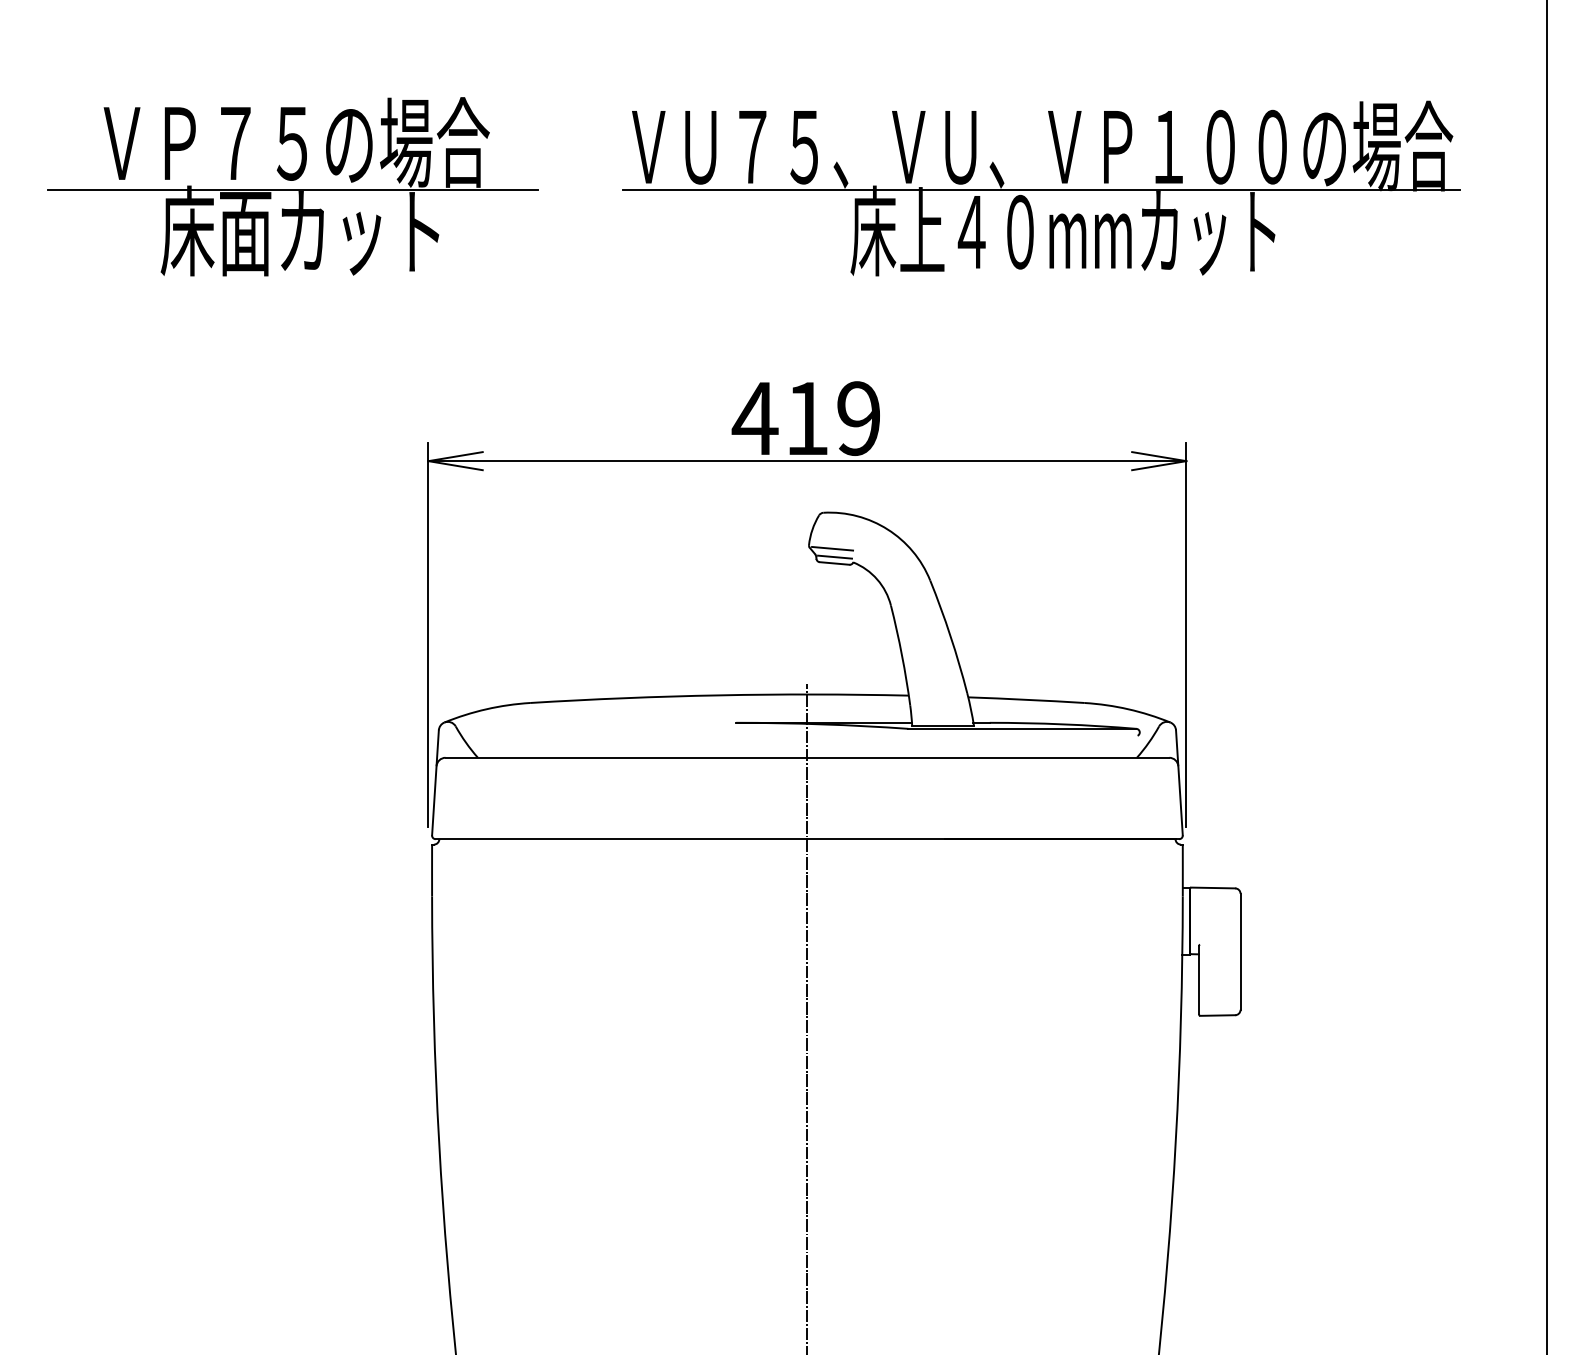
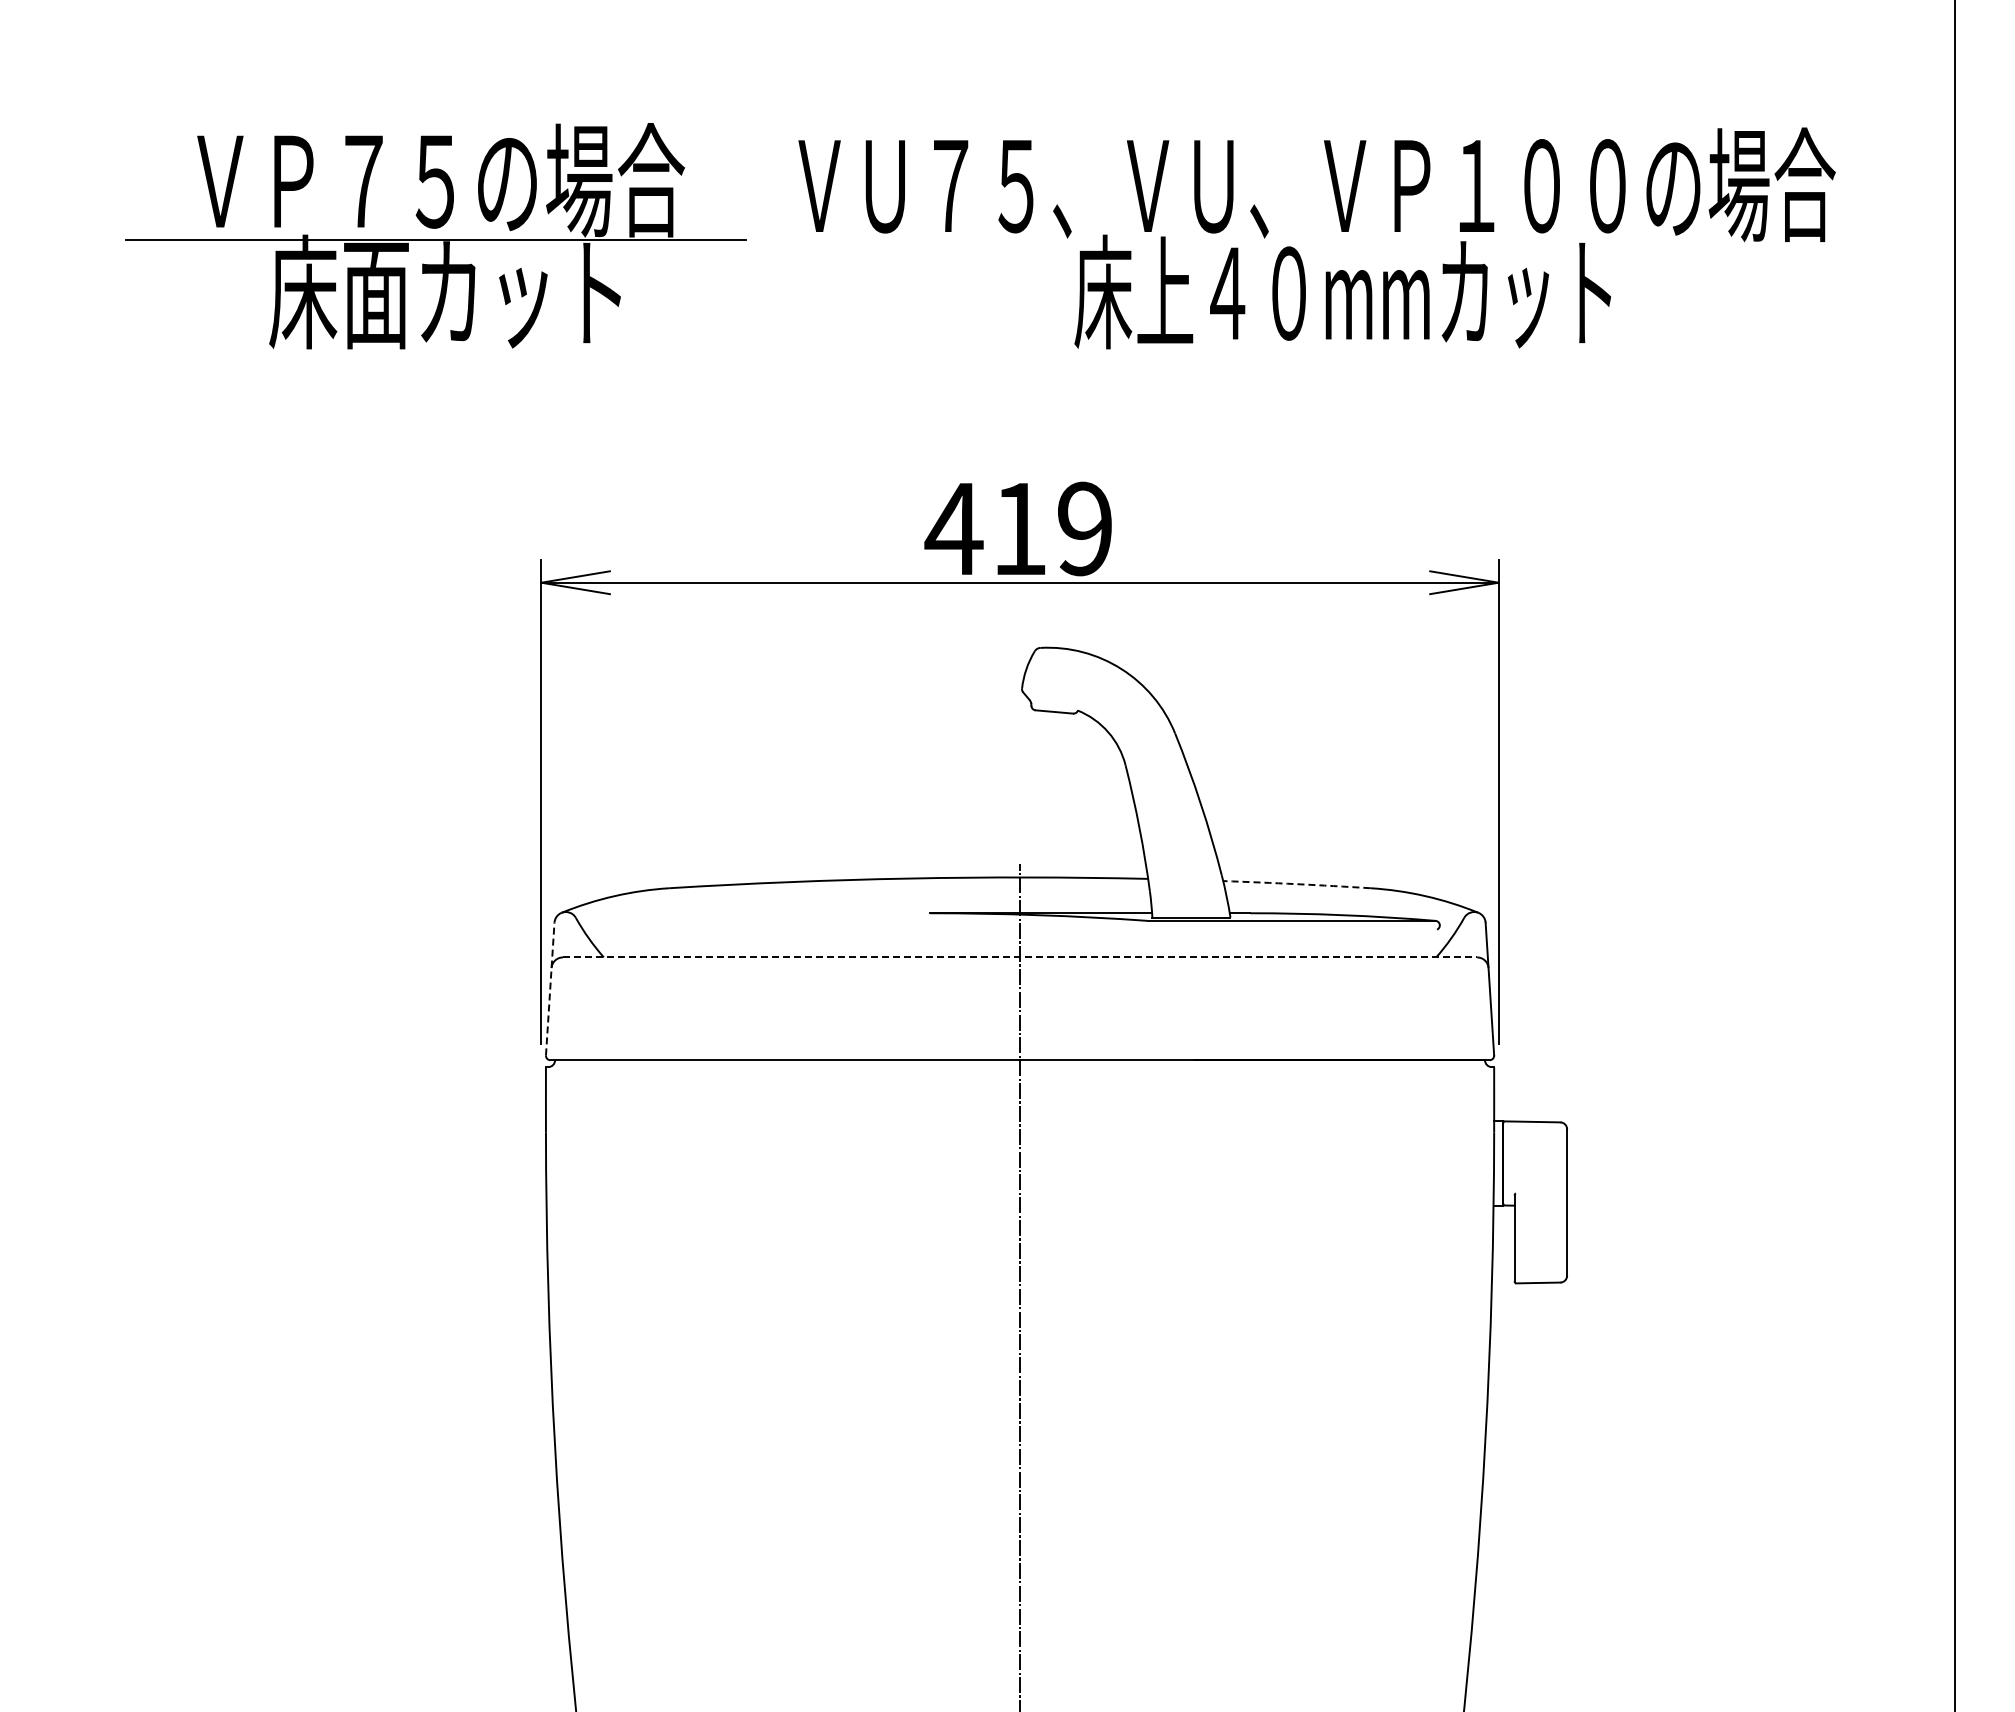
part: (292, 187) -> (435, 236), moved
line: (1041, 190) -> (1315, 240), removed
line: (832, 548) -> (1051, 693), removed
line: (834, 556) -> (1054, 703), removed
arc: (1026, 700) -> (1296, 884), solid -> dashed
line: (807, 757) -> (1020, 957), solid -> dashed
line: (435, 782) -> (550, 988), solid -> dashed

